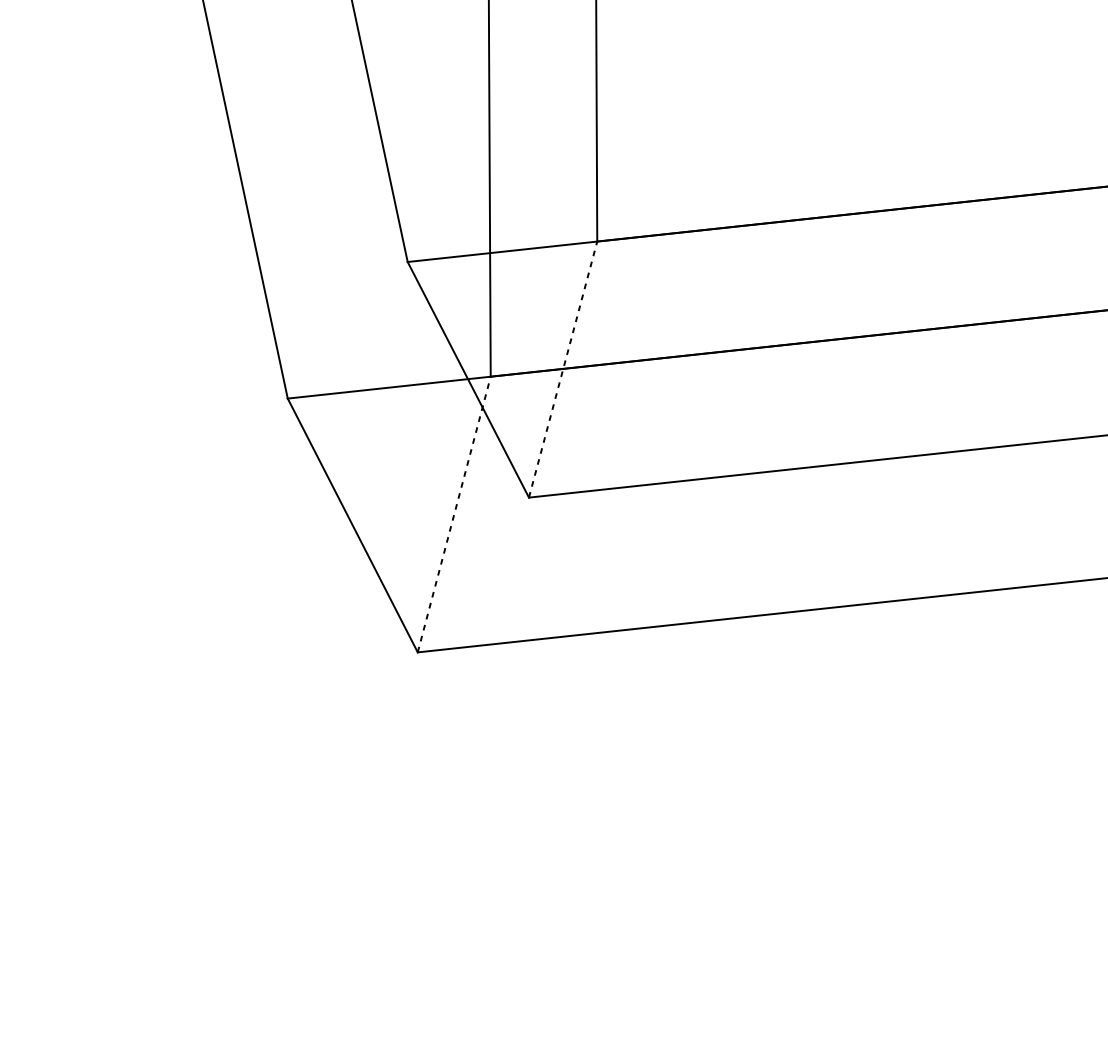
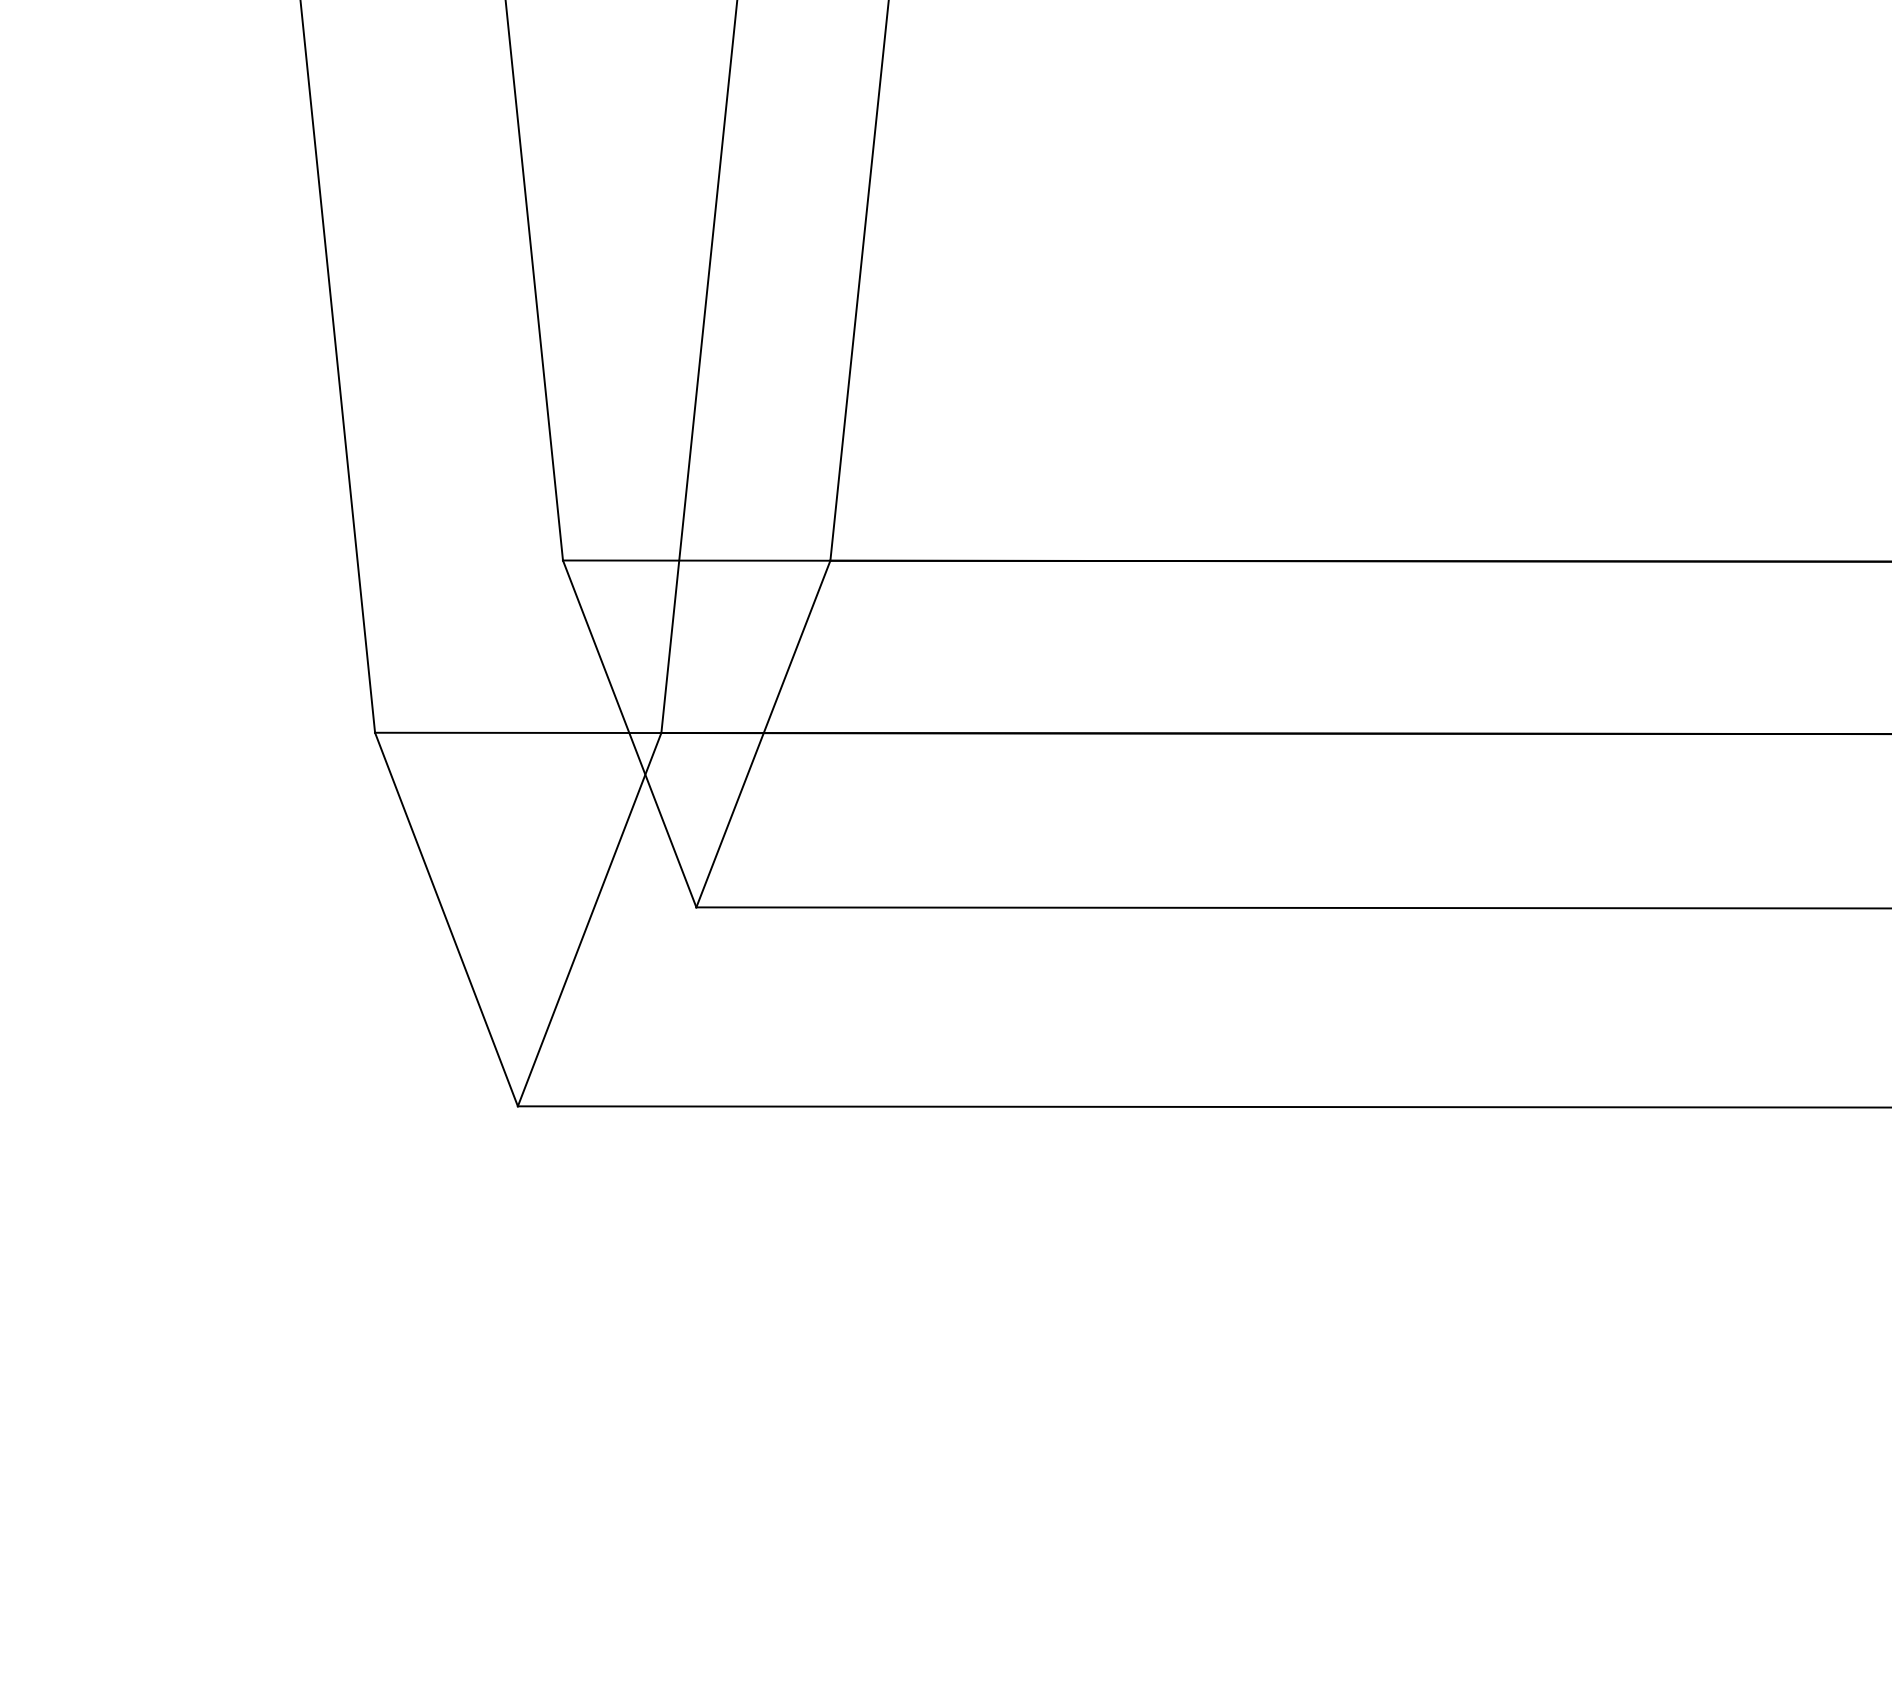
line: (563, 369) -> (763, 734), dashed -> solid
line: (454, 514) -> (589, 919), dashed -> solid

